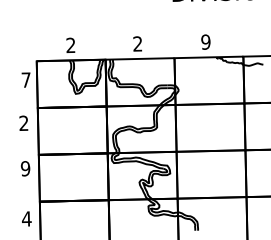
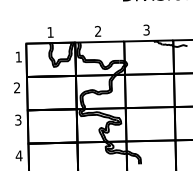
text: (205, 41) -> (146, 29), 9 -> 3
text: (70, 45) -> (50, 32), 2 -> 1
text: (25, 79) -> (18, 56), 7 -> 1
text: (25, 167) -> (18, 119), 9 -> 3

